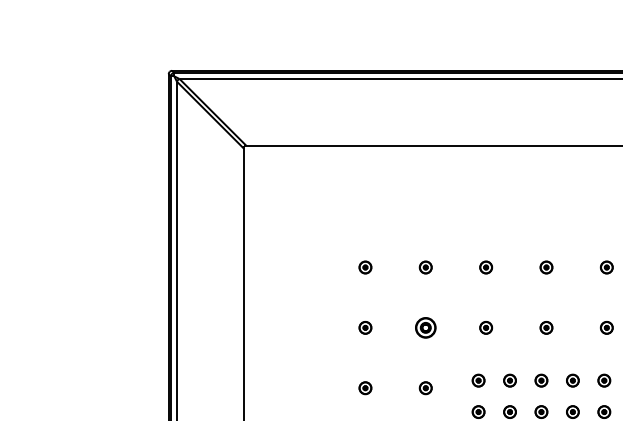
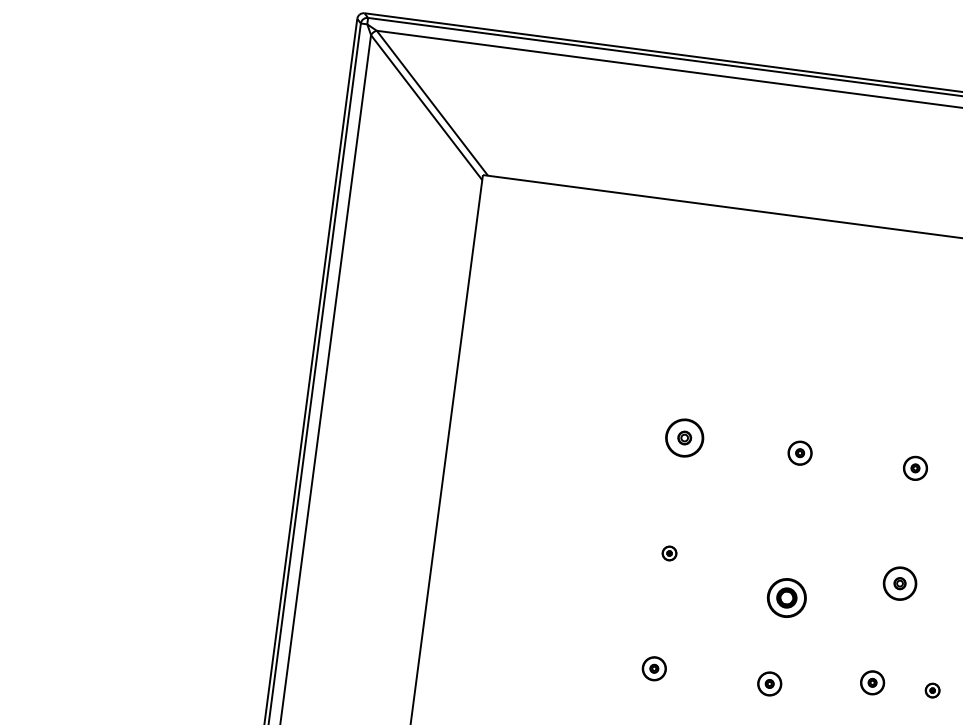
part: (365, 267) -> (684, 437), size x1.6
part: (365, 327) -> (669, 552), size x0.6
part: (425, 327) -> (786, 597), moved
part: (486, 327) -> (901, 583), size x1.4
part: (509, 380) -> (931, 690), size x0.6

